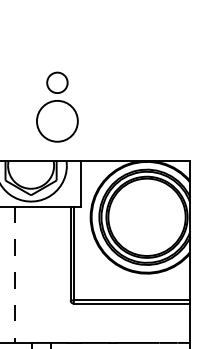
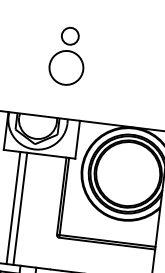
part: (57, 106) -> (67, 55), moved
line: (22, 274) -> (19, 208), added
line: (14, 275) -> (13, 208), dashed -> solid

